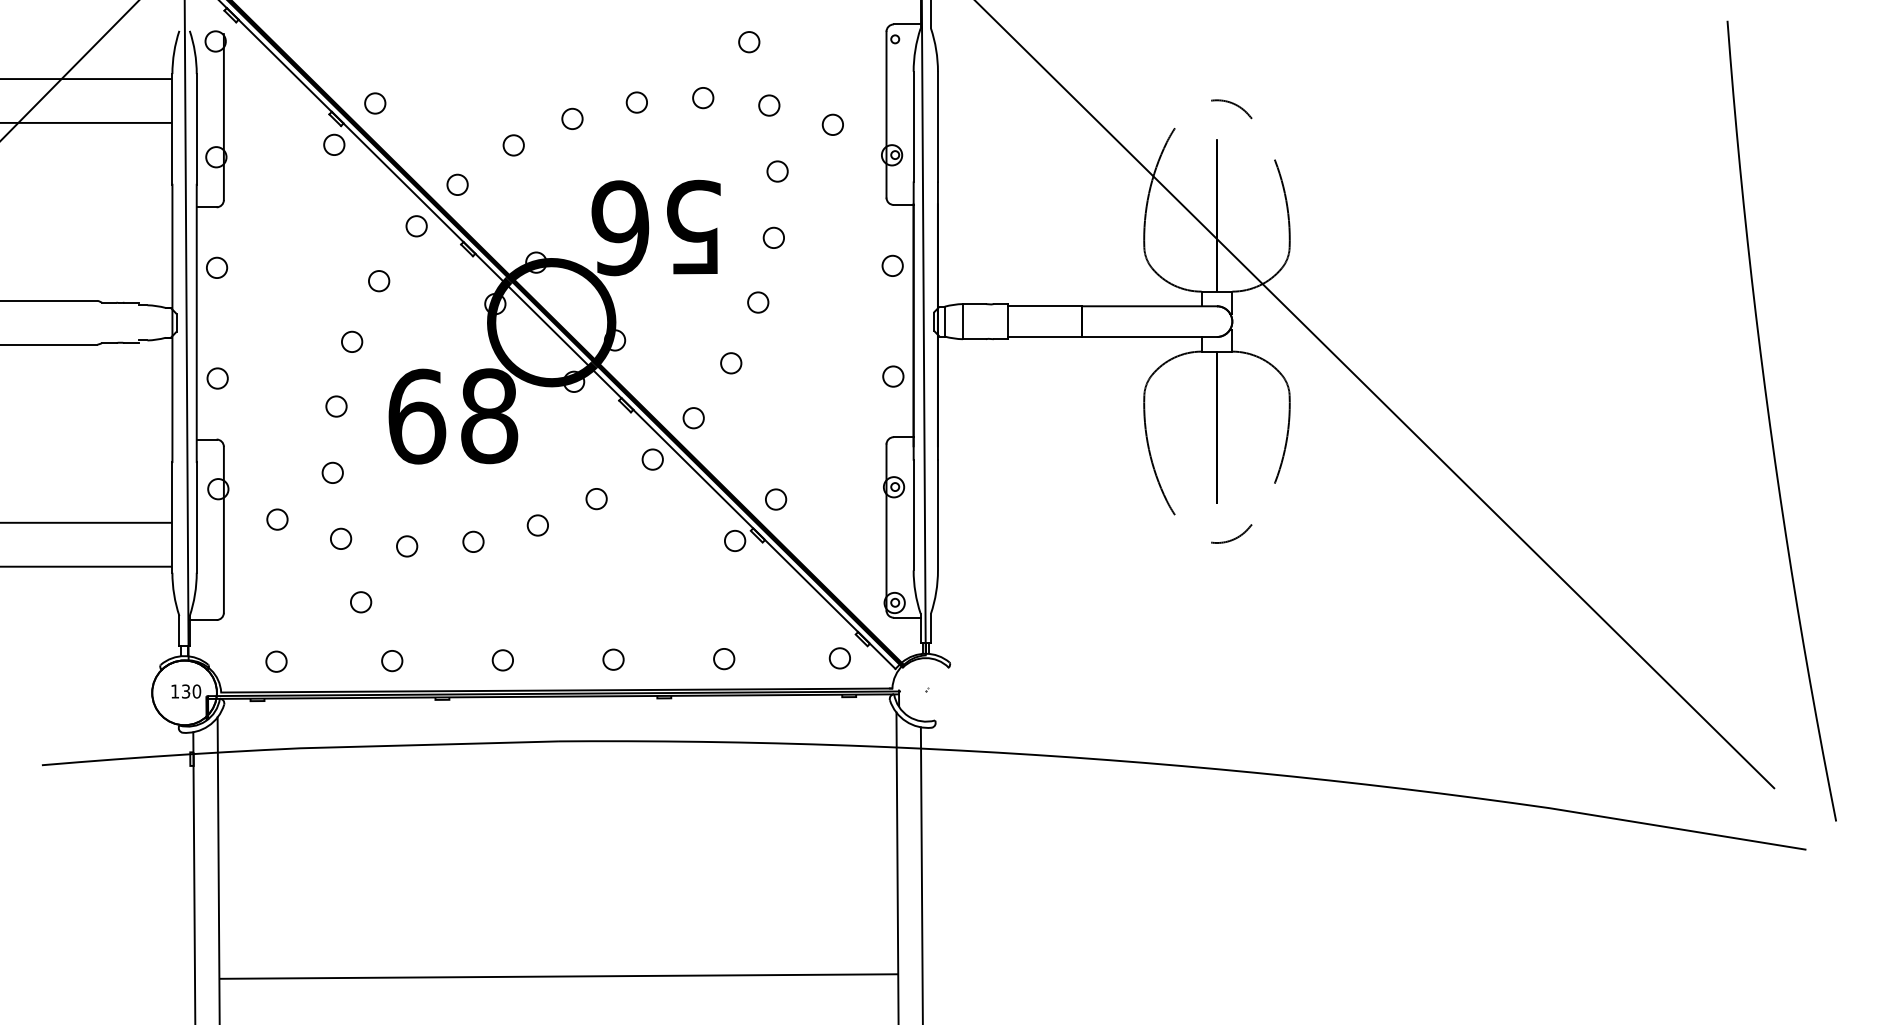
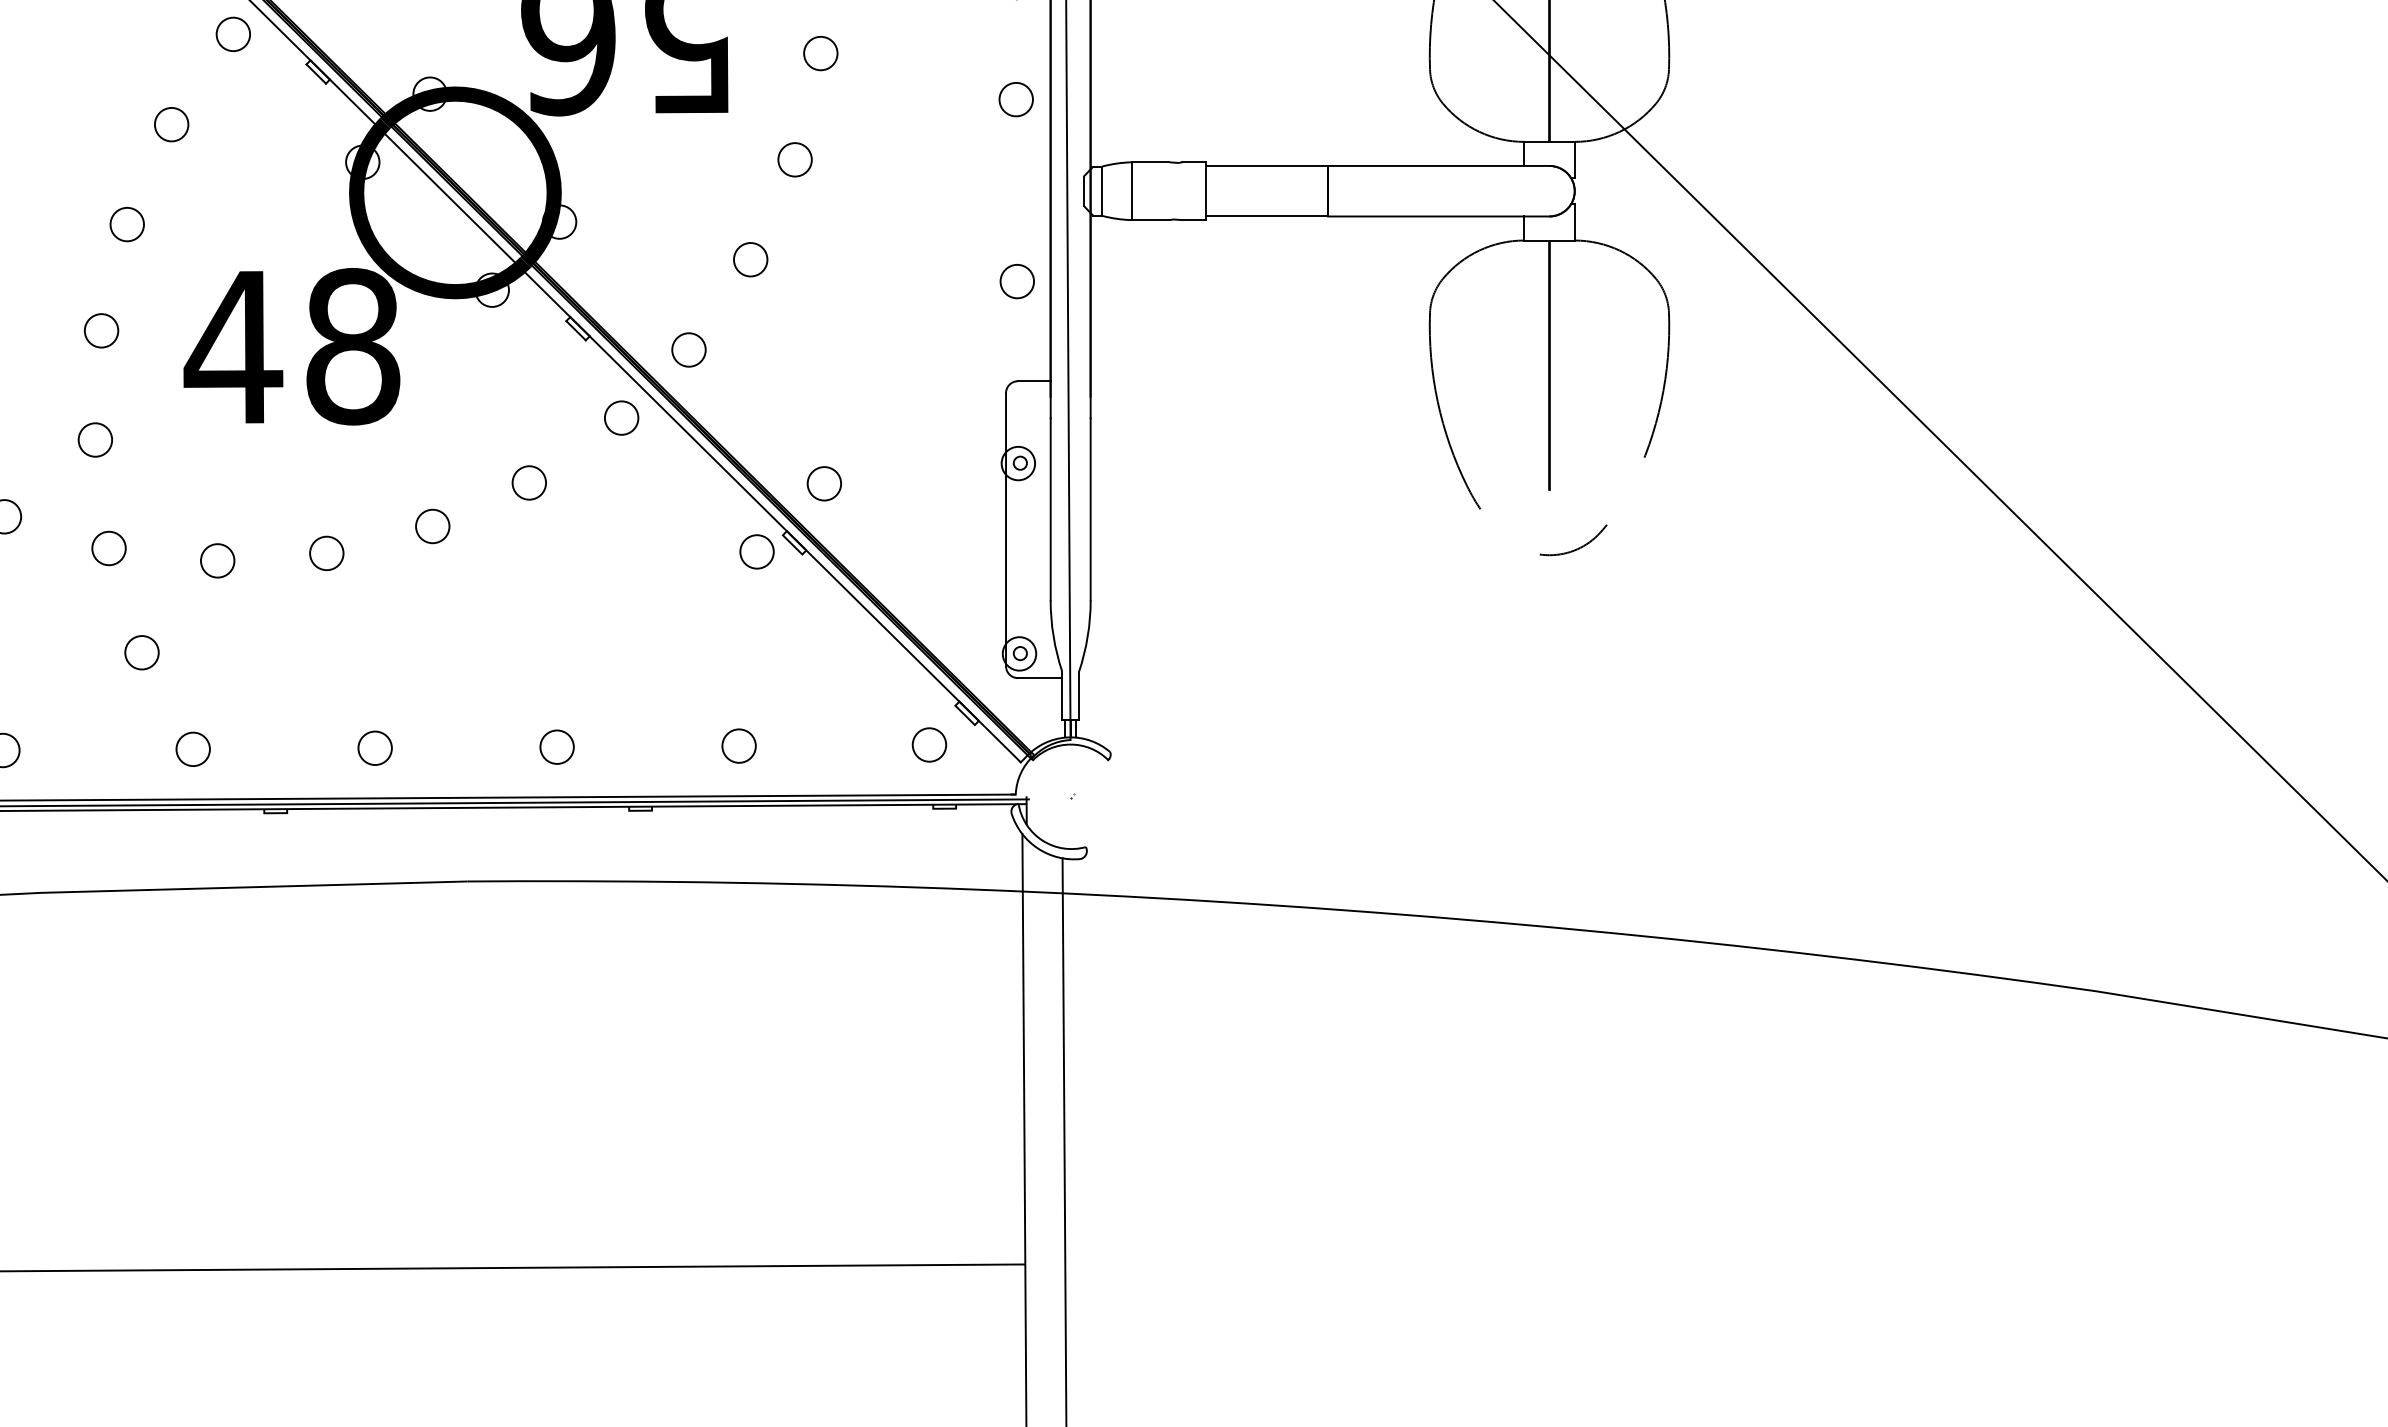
text: (416, 416) -> (233, 347), 68 -> 48

